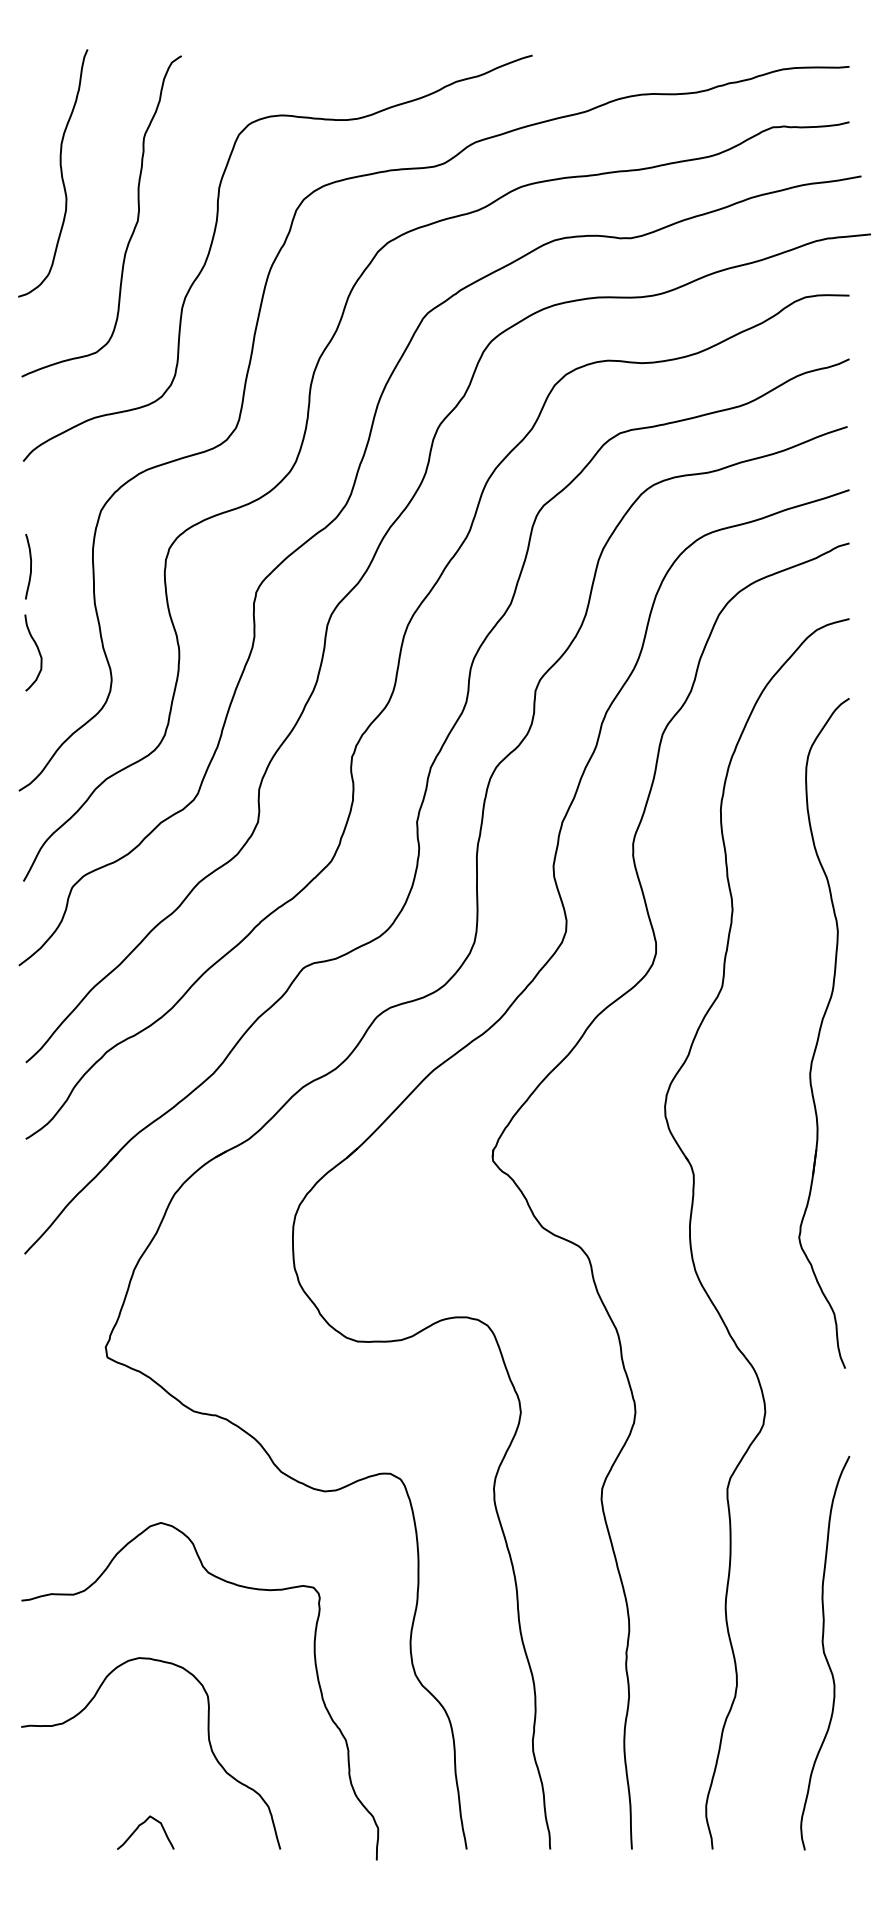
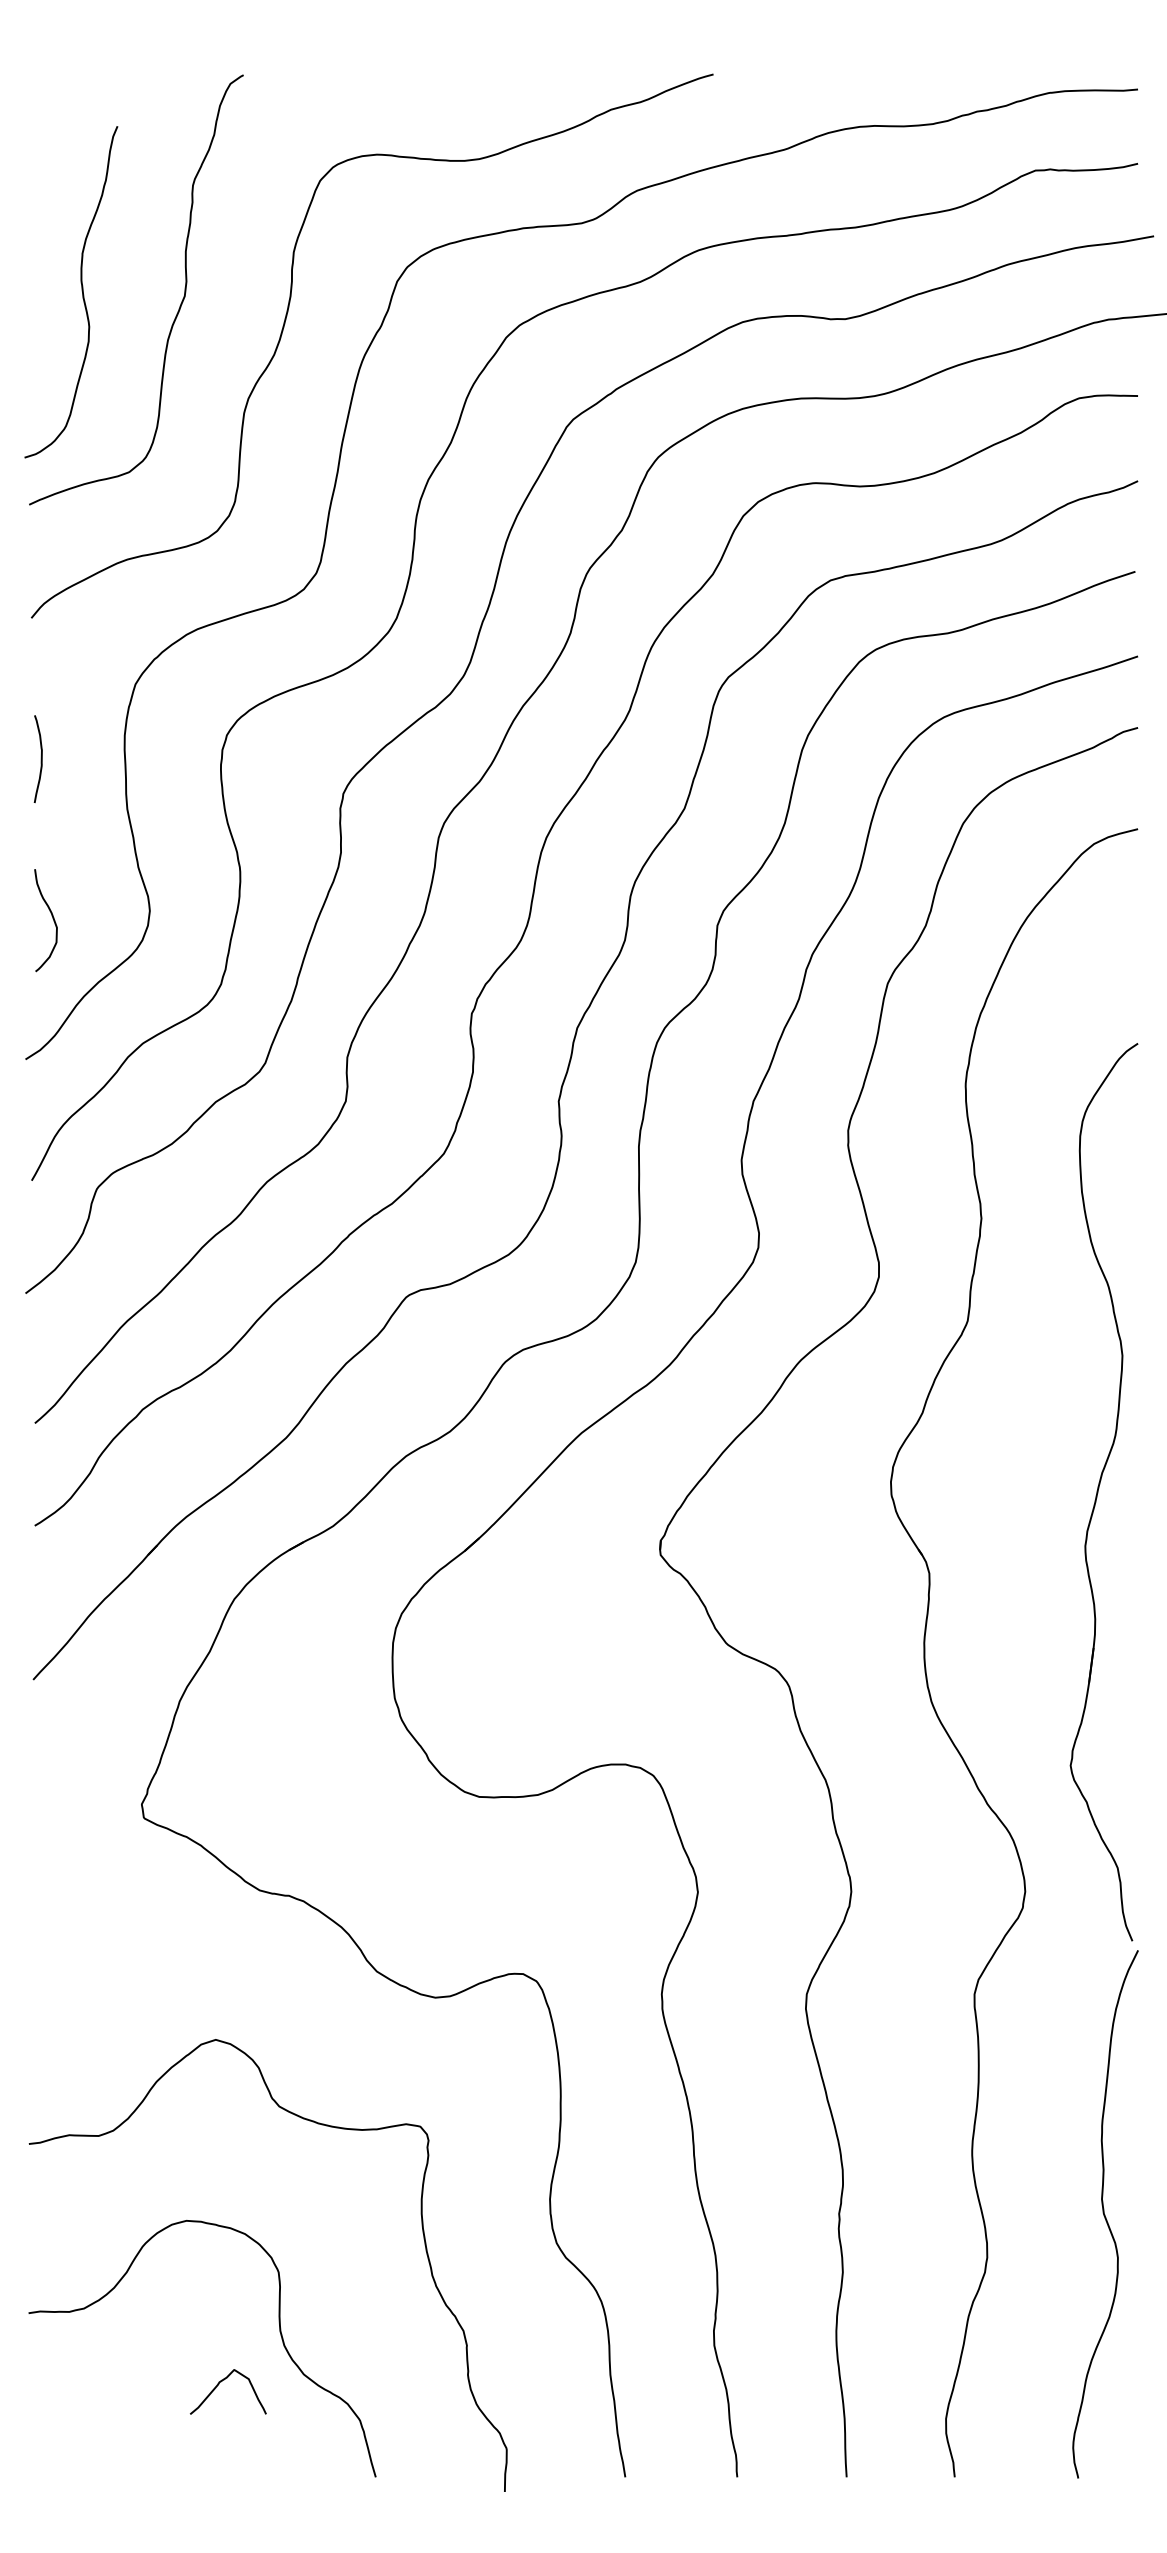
curve: (60, 172) -> (81, 291), moved
curve: (37, 649) -> (51, 916), moved
part: (823, 1033) -> (1103, 1492), moved
curve: (140, 1825) -> (221, 2382), moved

